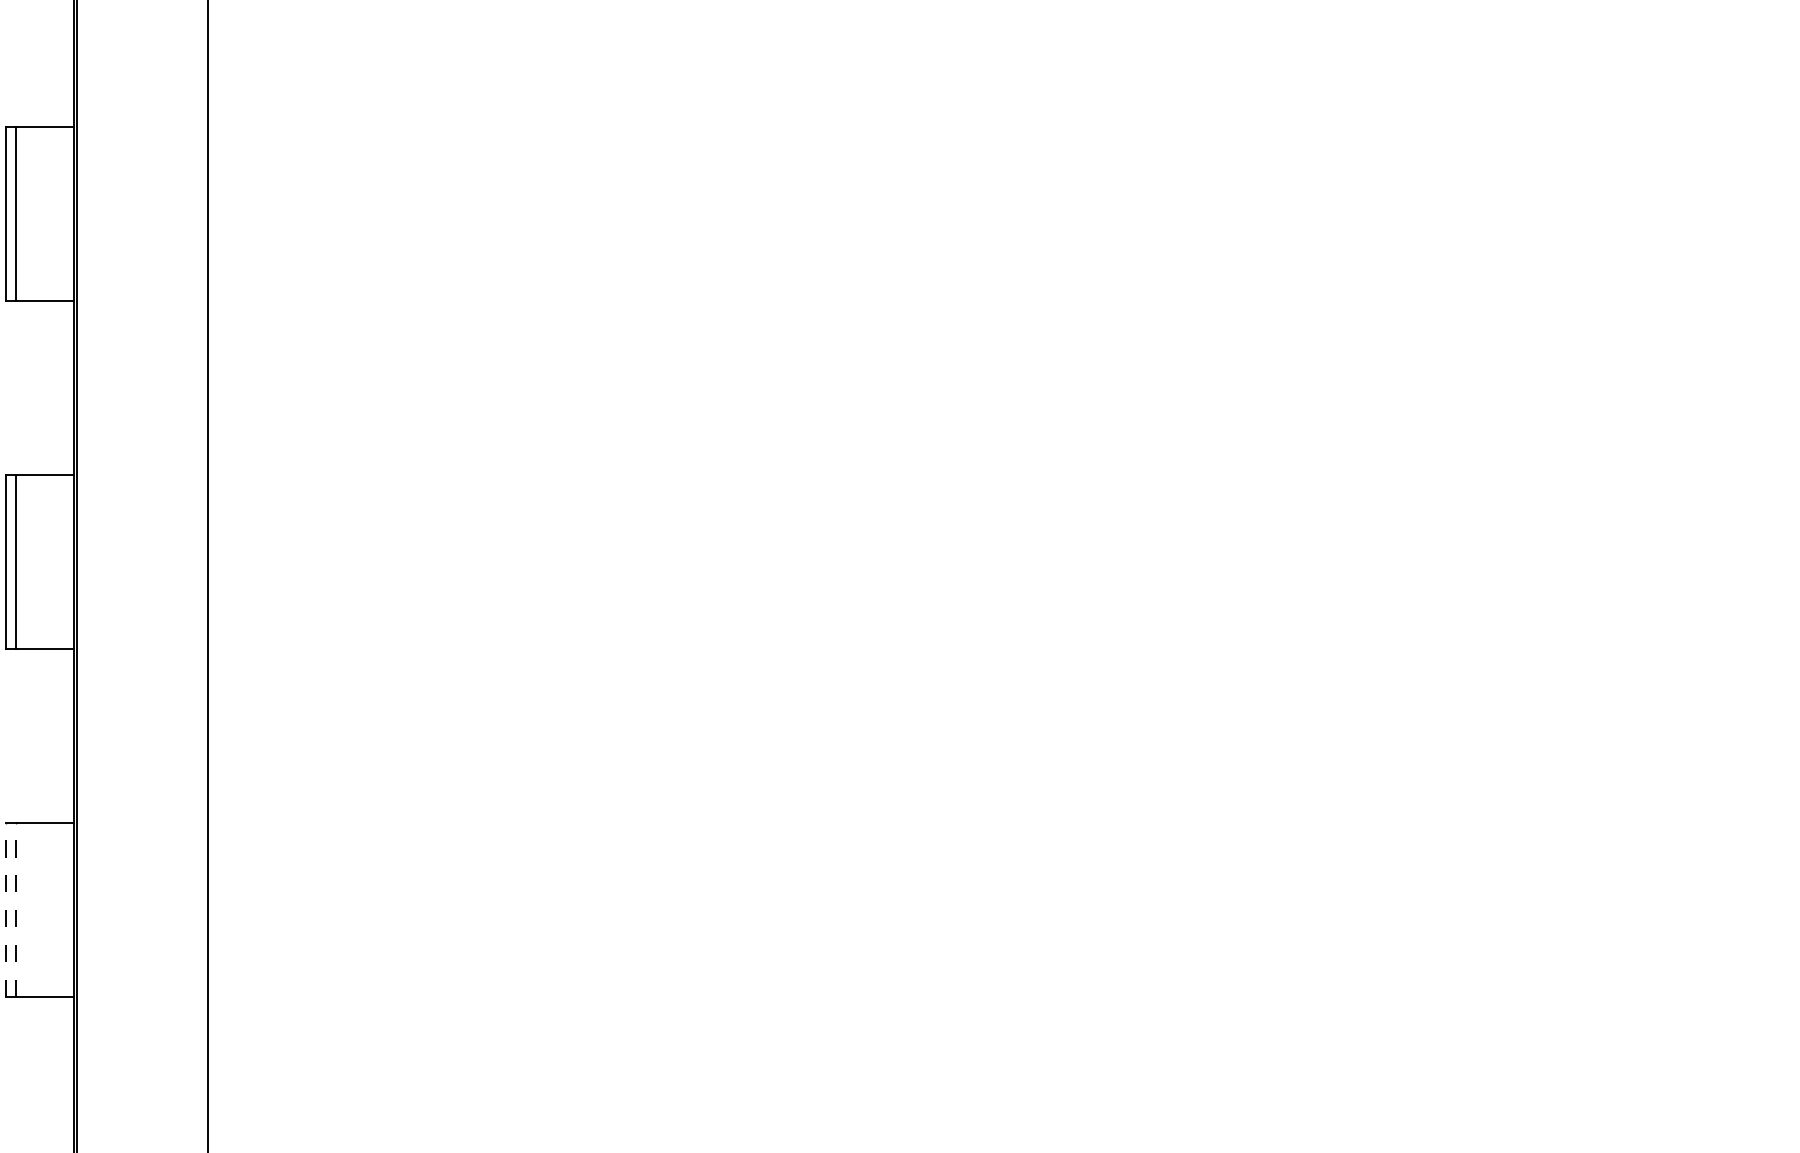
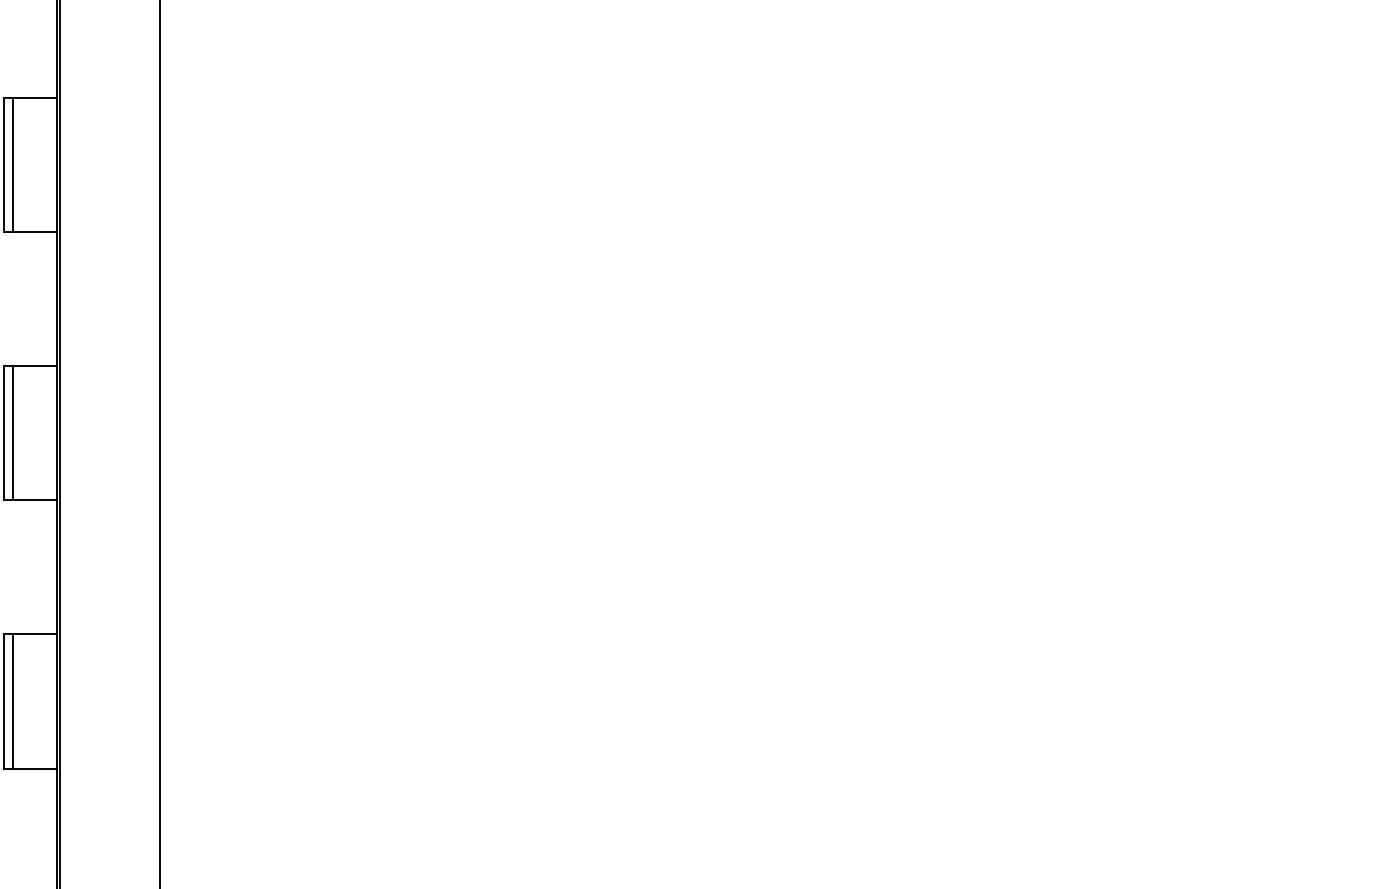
line: (5, 909) -> (4, 701), dashed -> solid
line: (16, 909) -> (12, 701), dashed -> solid

